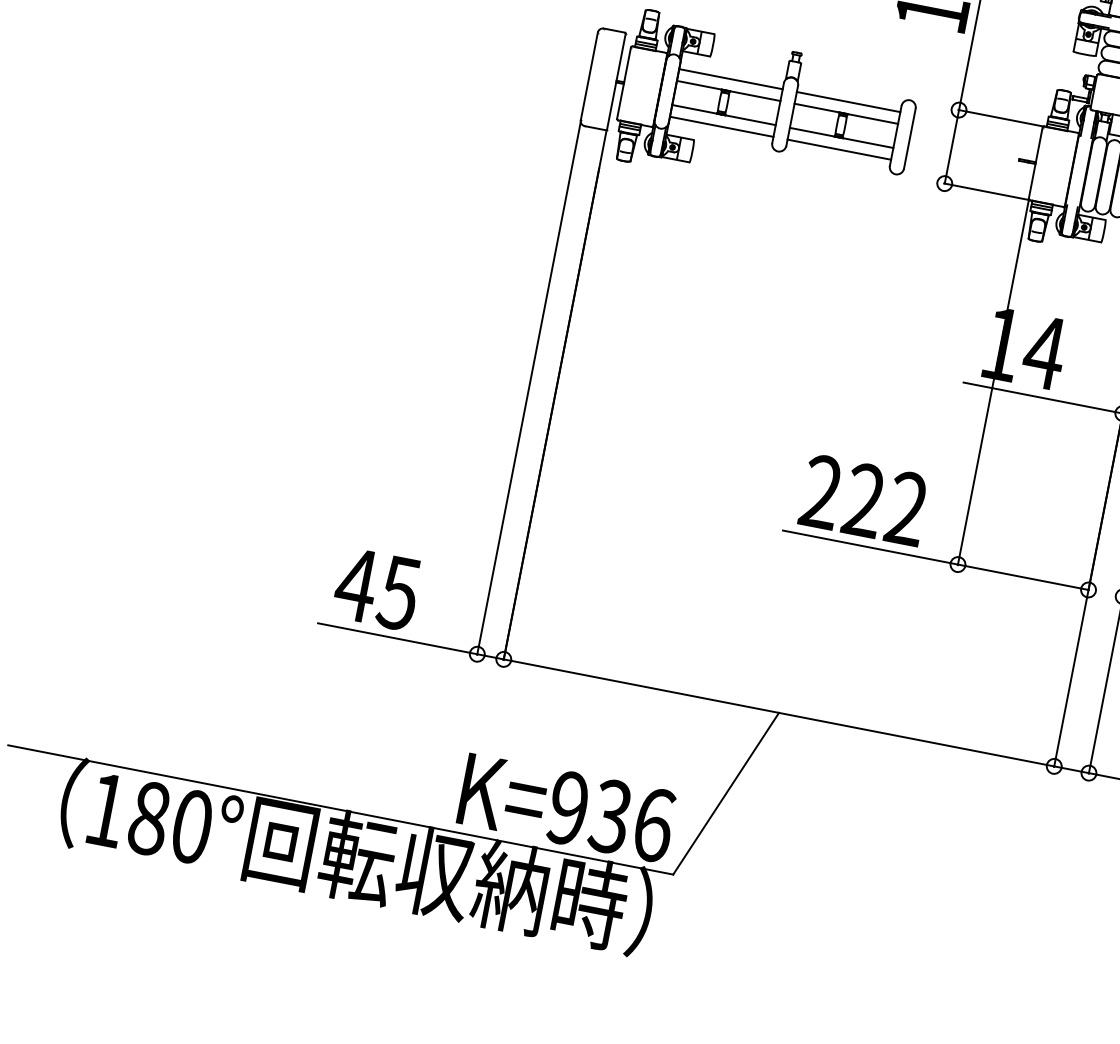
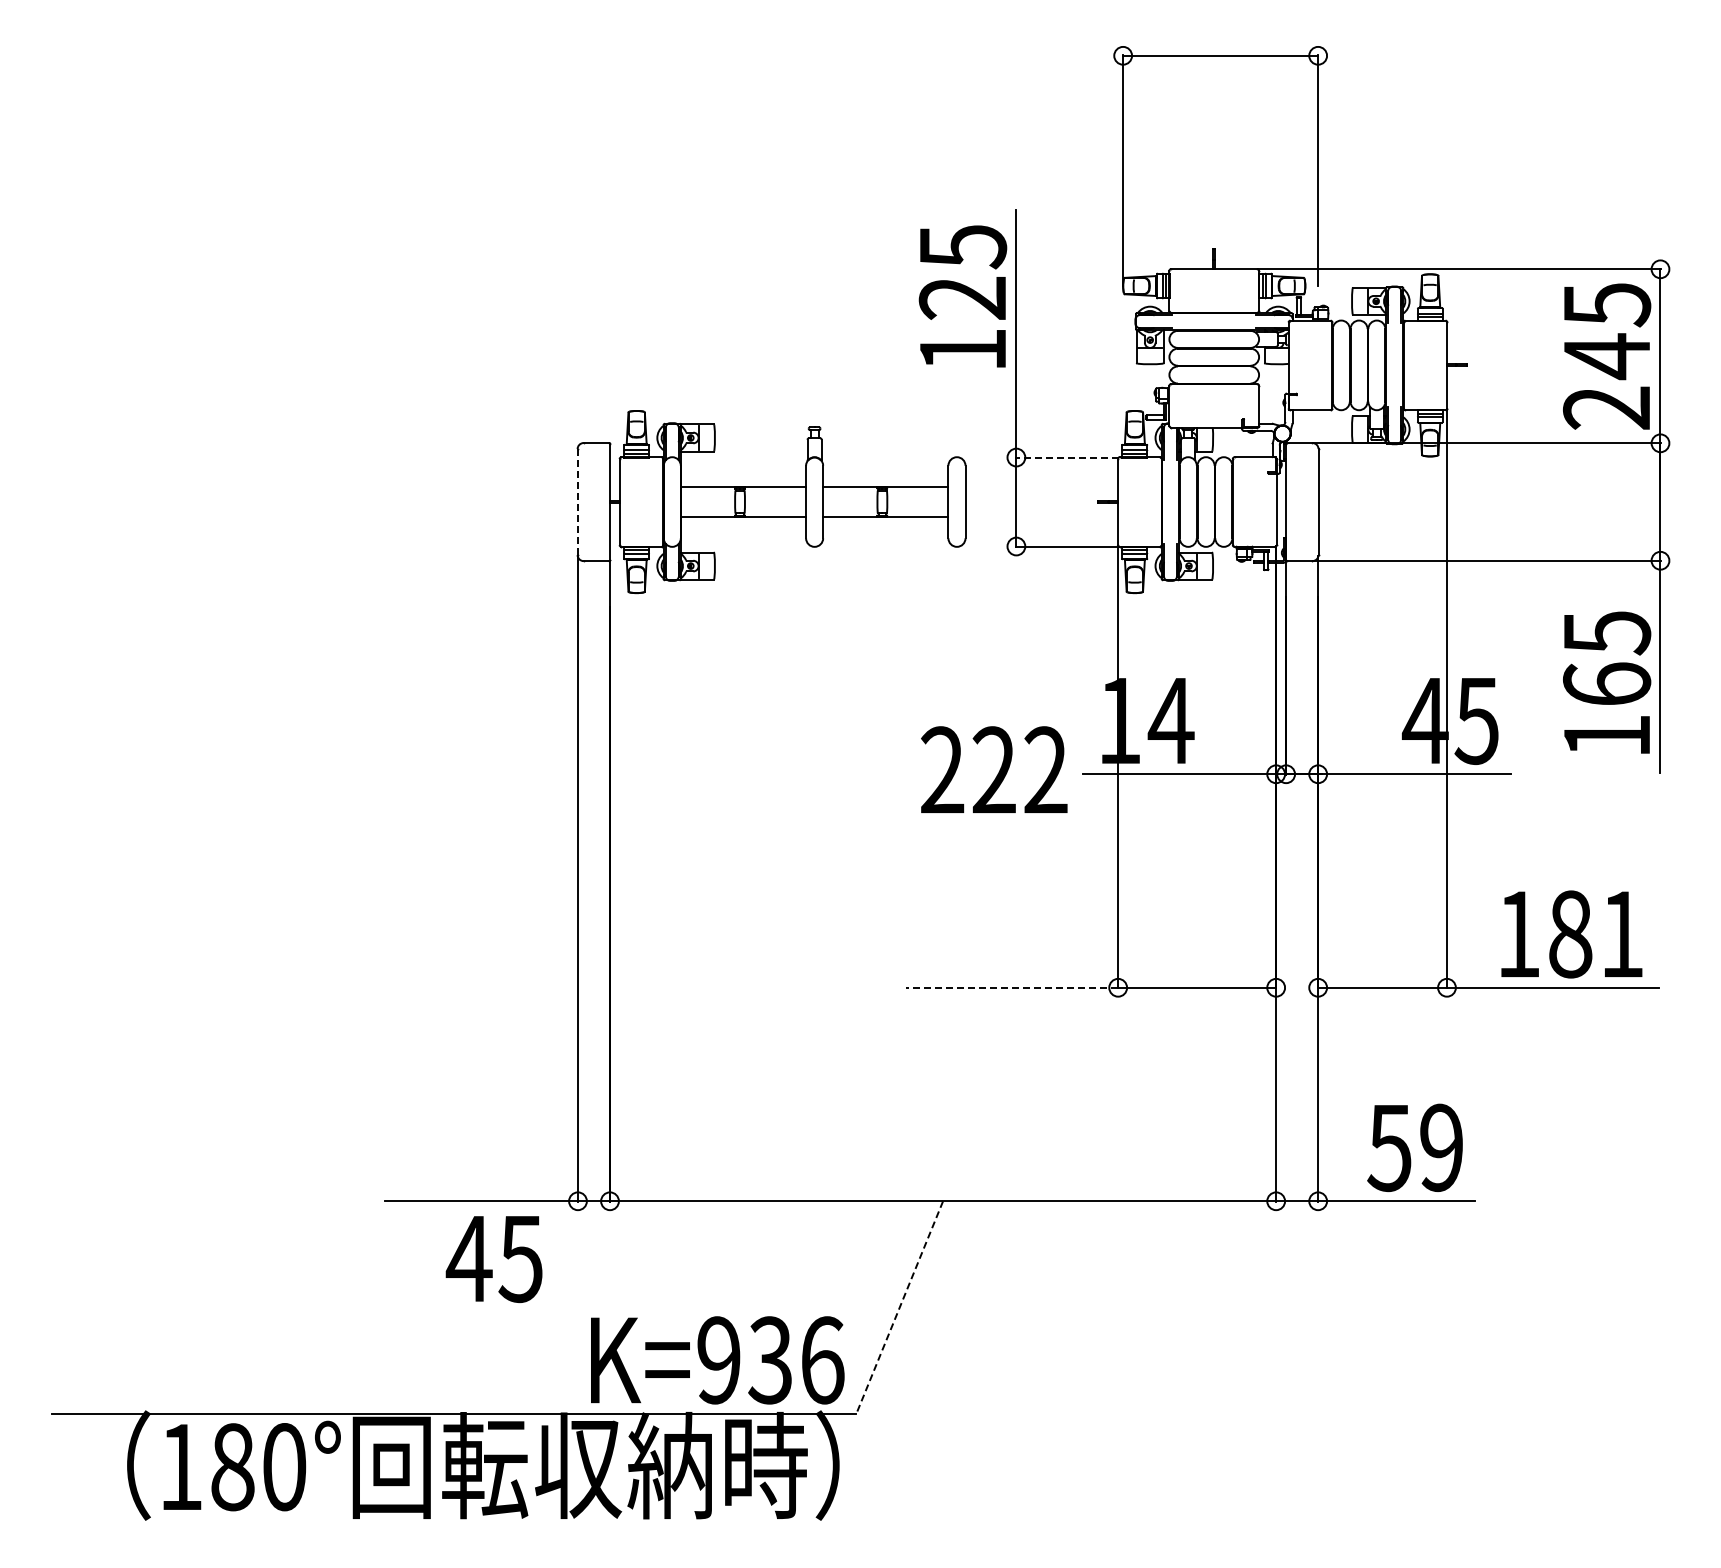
line: (589, 76) -> (577, 502), solid -> dashed
line: (730, 79) -> (743, 473), removed
line: (848, 102) -> (885, 473), removed
line: (1001, 118) -> (1067, 457), solid -> dashed
line: (721, 126) -> (743, 530), removed
line: (839, 149) -> (885, 530), removed
text: (864, 499) -> (994, 769), moved
line: (870, 547) -> (1012, 987), solid -> dashed
text: (376, 589) -> (493, 1259), moved
line: (725, 793) -> (899, 1307), solid -> dashed

